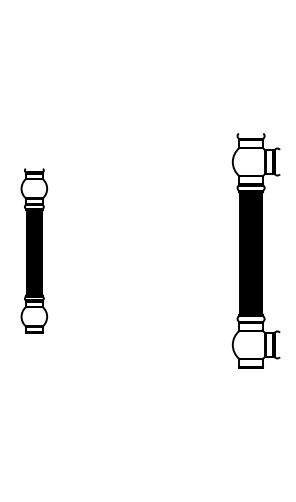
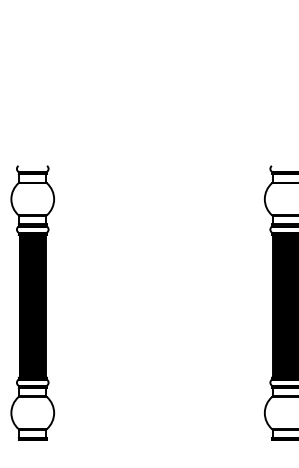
part: (34, 250) -> (32, 302), size x1.43

